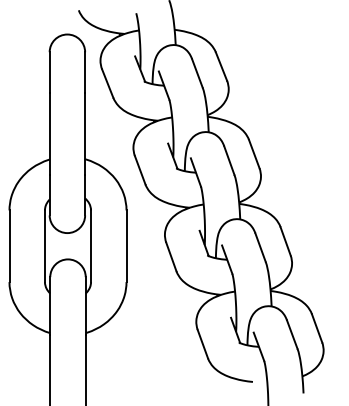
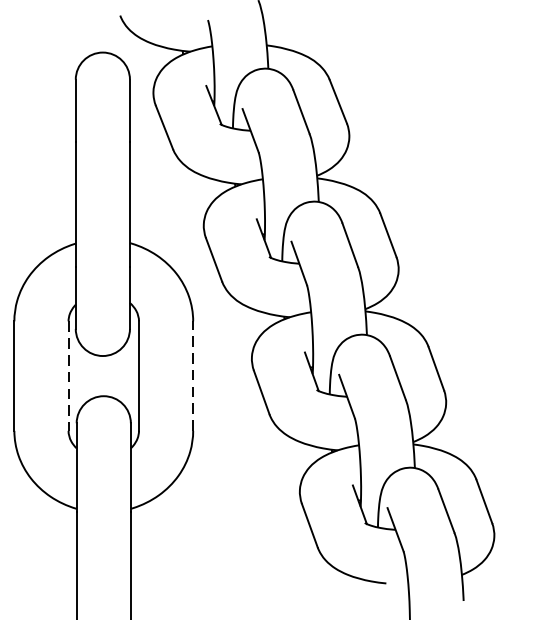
line: (44, 246) -> (67, 376), solid -> dashed
line: (126, 246) -> (193, 376), solid -> dashed

